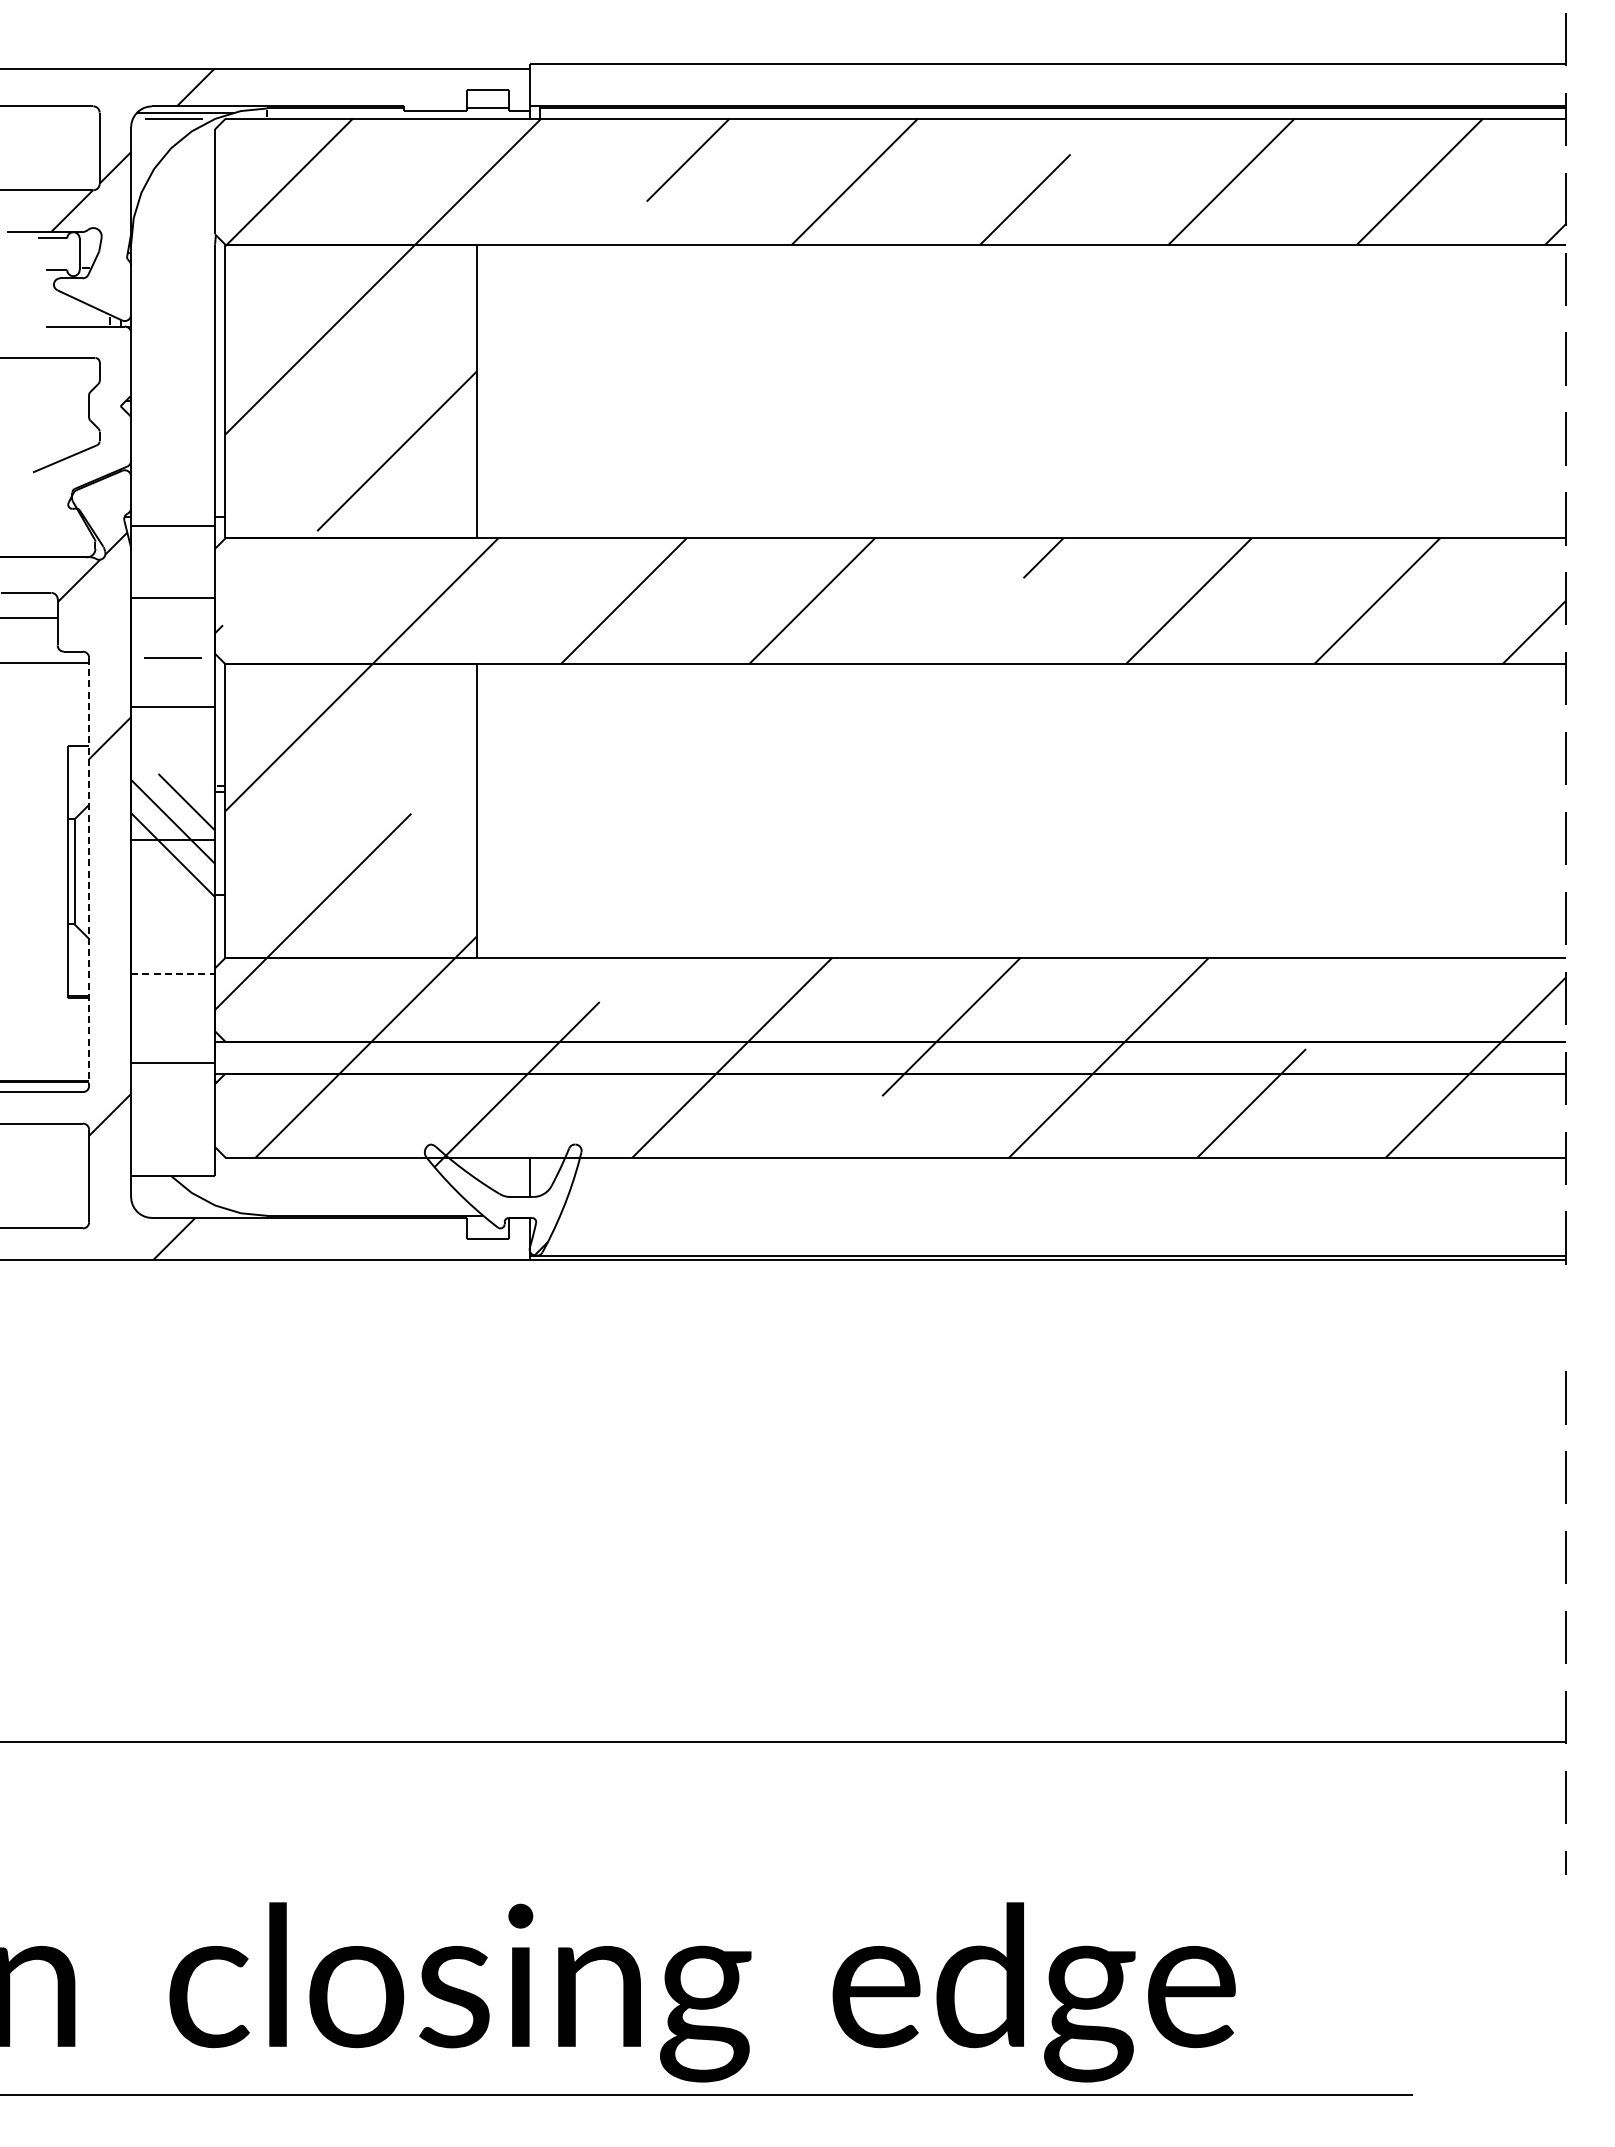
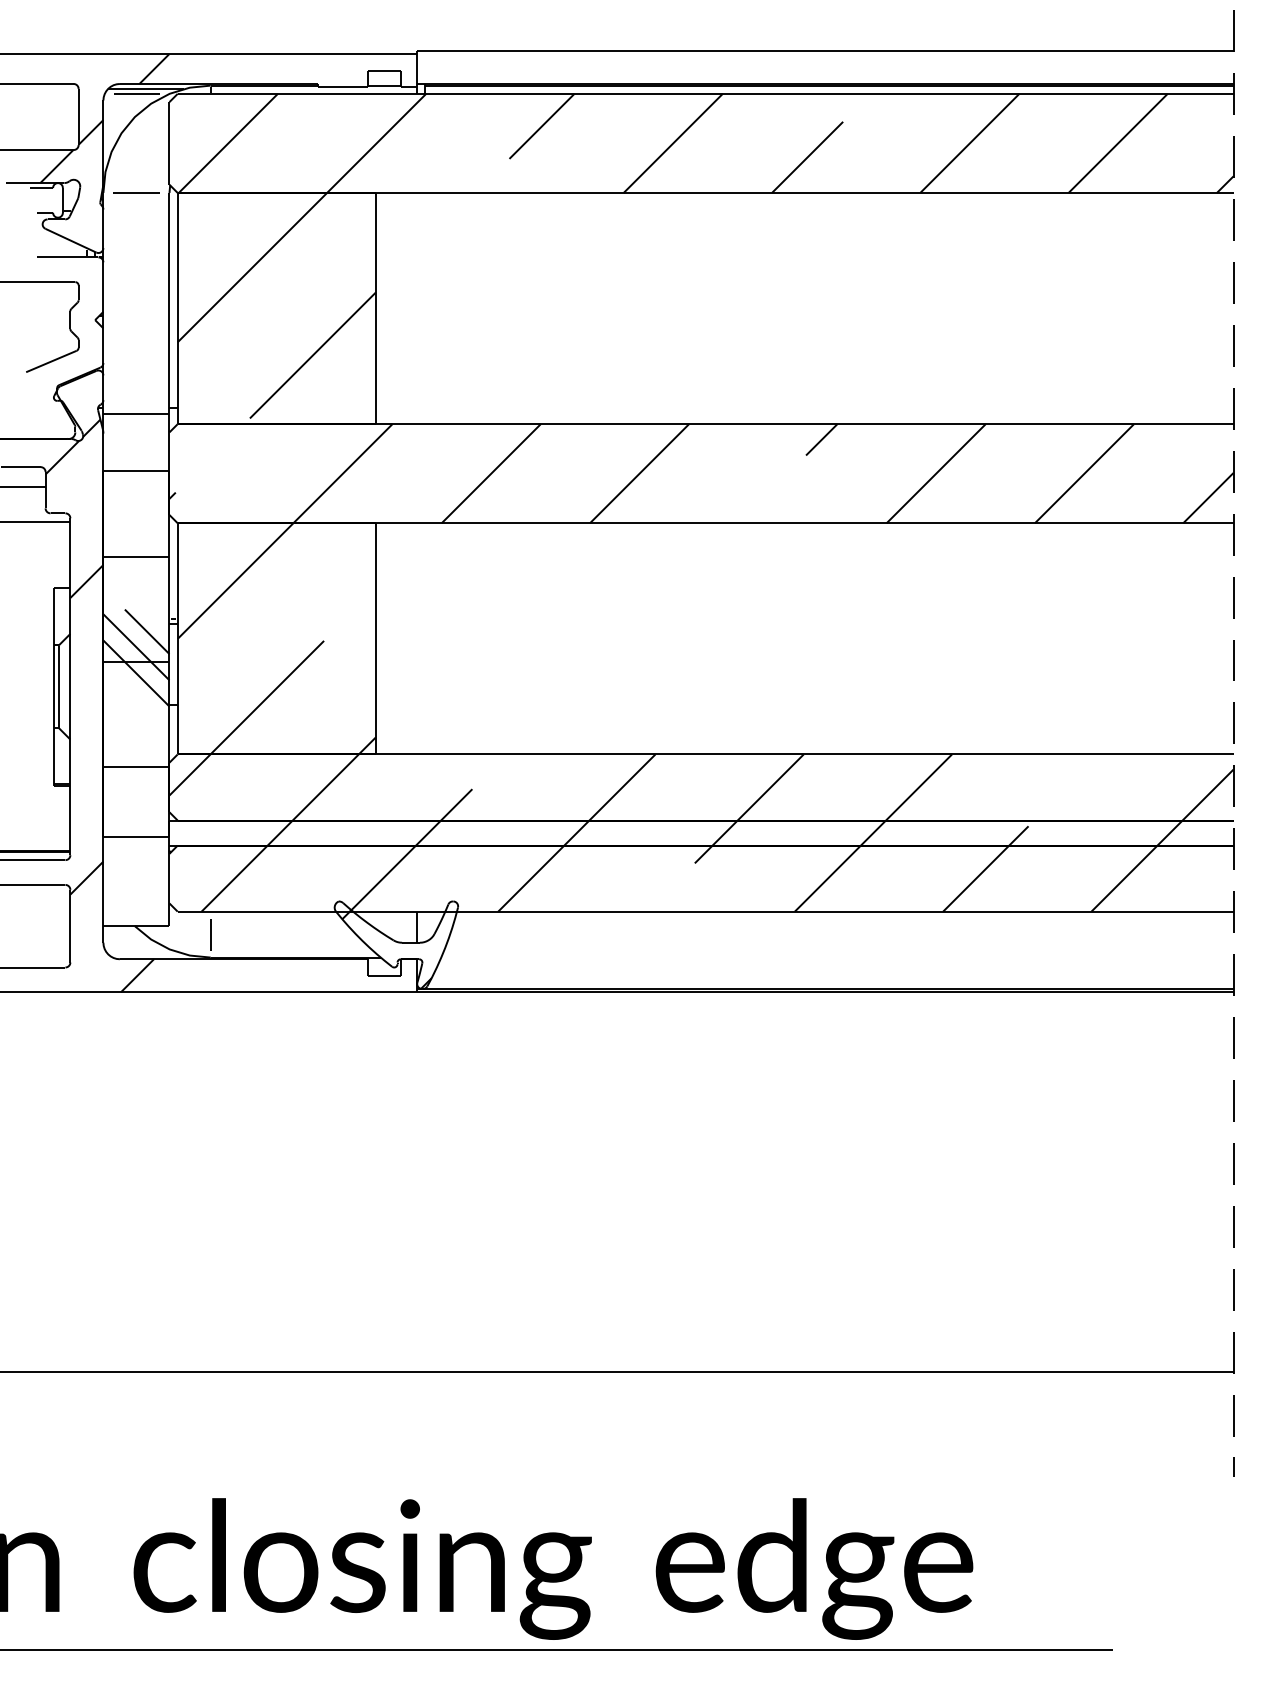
line: (172, 657) -> (136, 192), moved
line: (89, 871) -> (70, 686), dashed -> solid
line: (173, 973) -> (136, 766), dashed -> solid
line: (266, 1186) -> (210, 934), added
line: (1565, 1317) -> (1232, 1037), added

